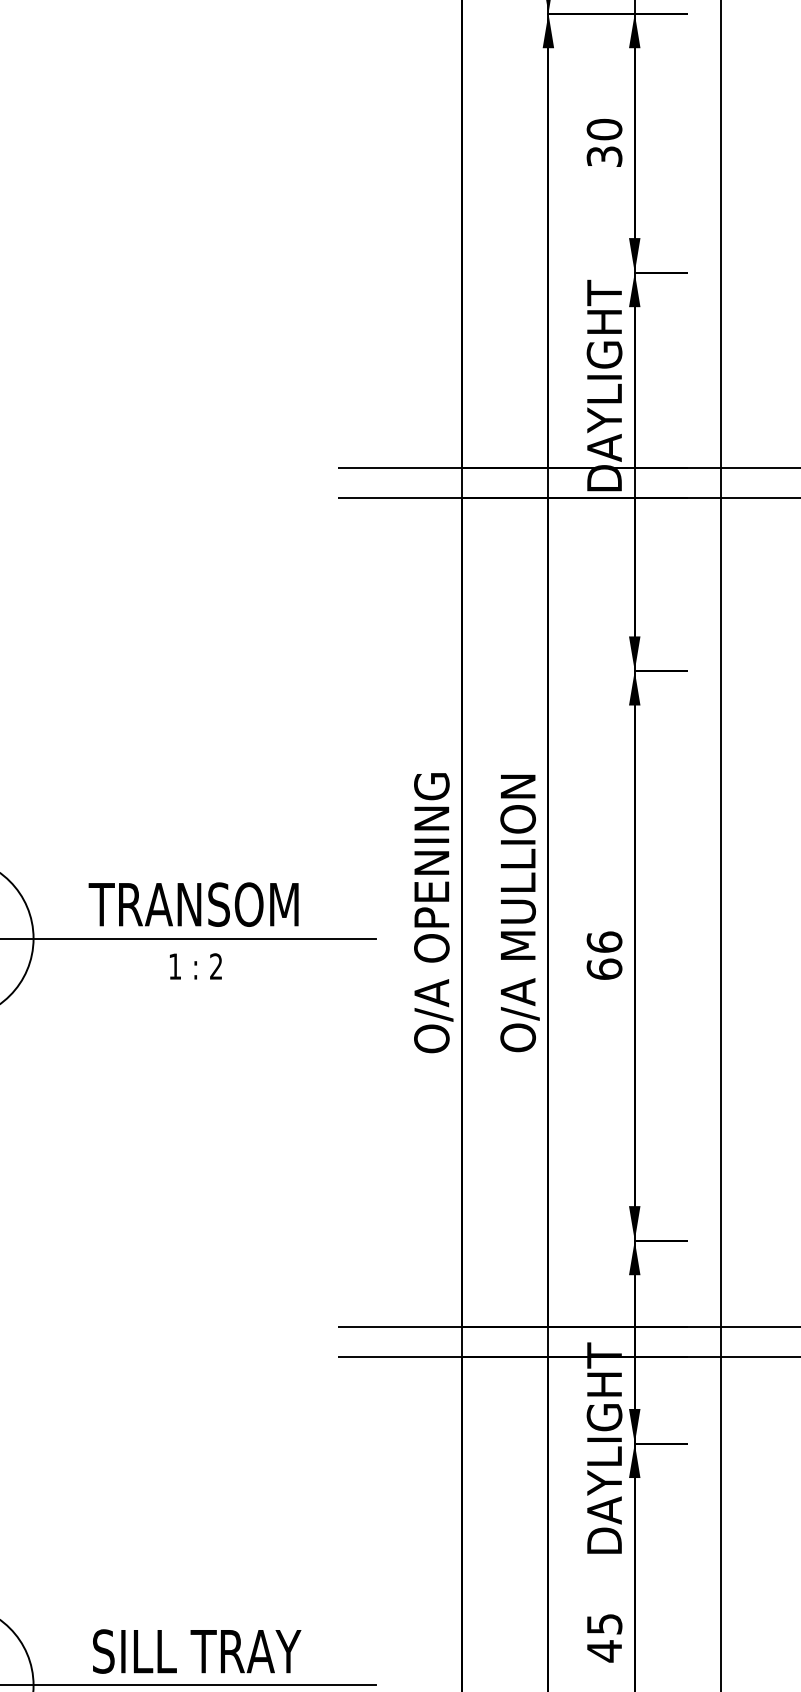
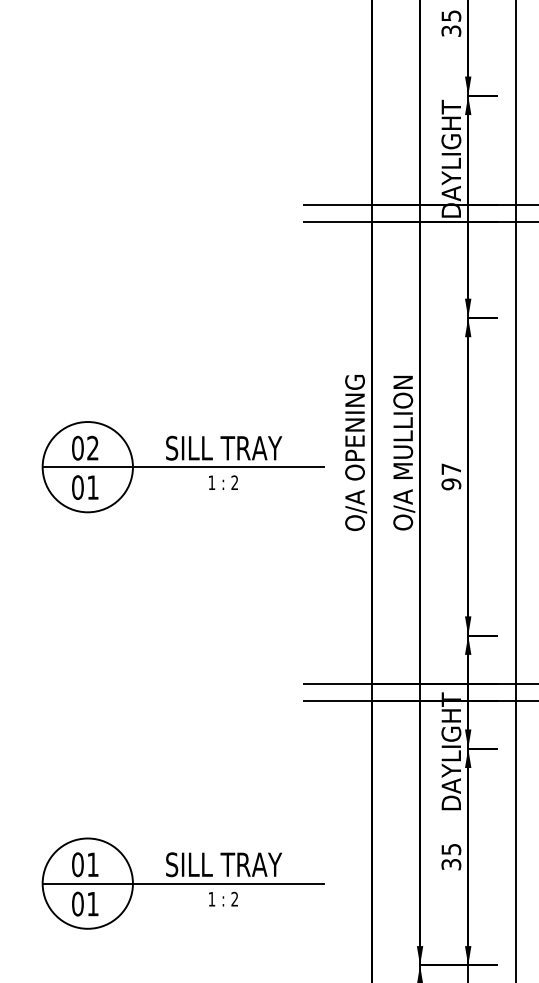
text: (604, 128) -> (451, 15), 30 -> 35
text: (194, 903) -> (222, 447), TRANSOM -> SILL TRAY
text: (604, 955) -> (451, 476), 66 -> 97
text: (604, 1651) -> (451, 864), 45 -> 35

